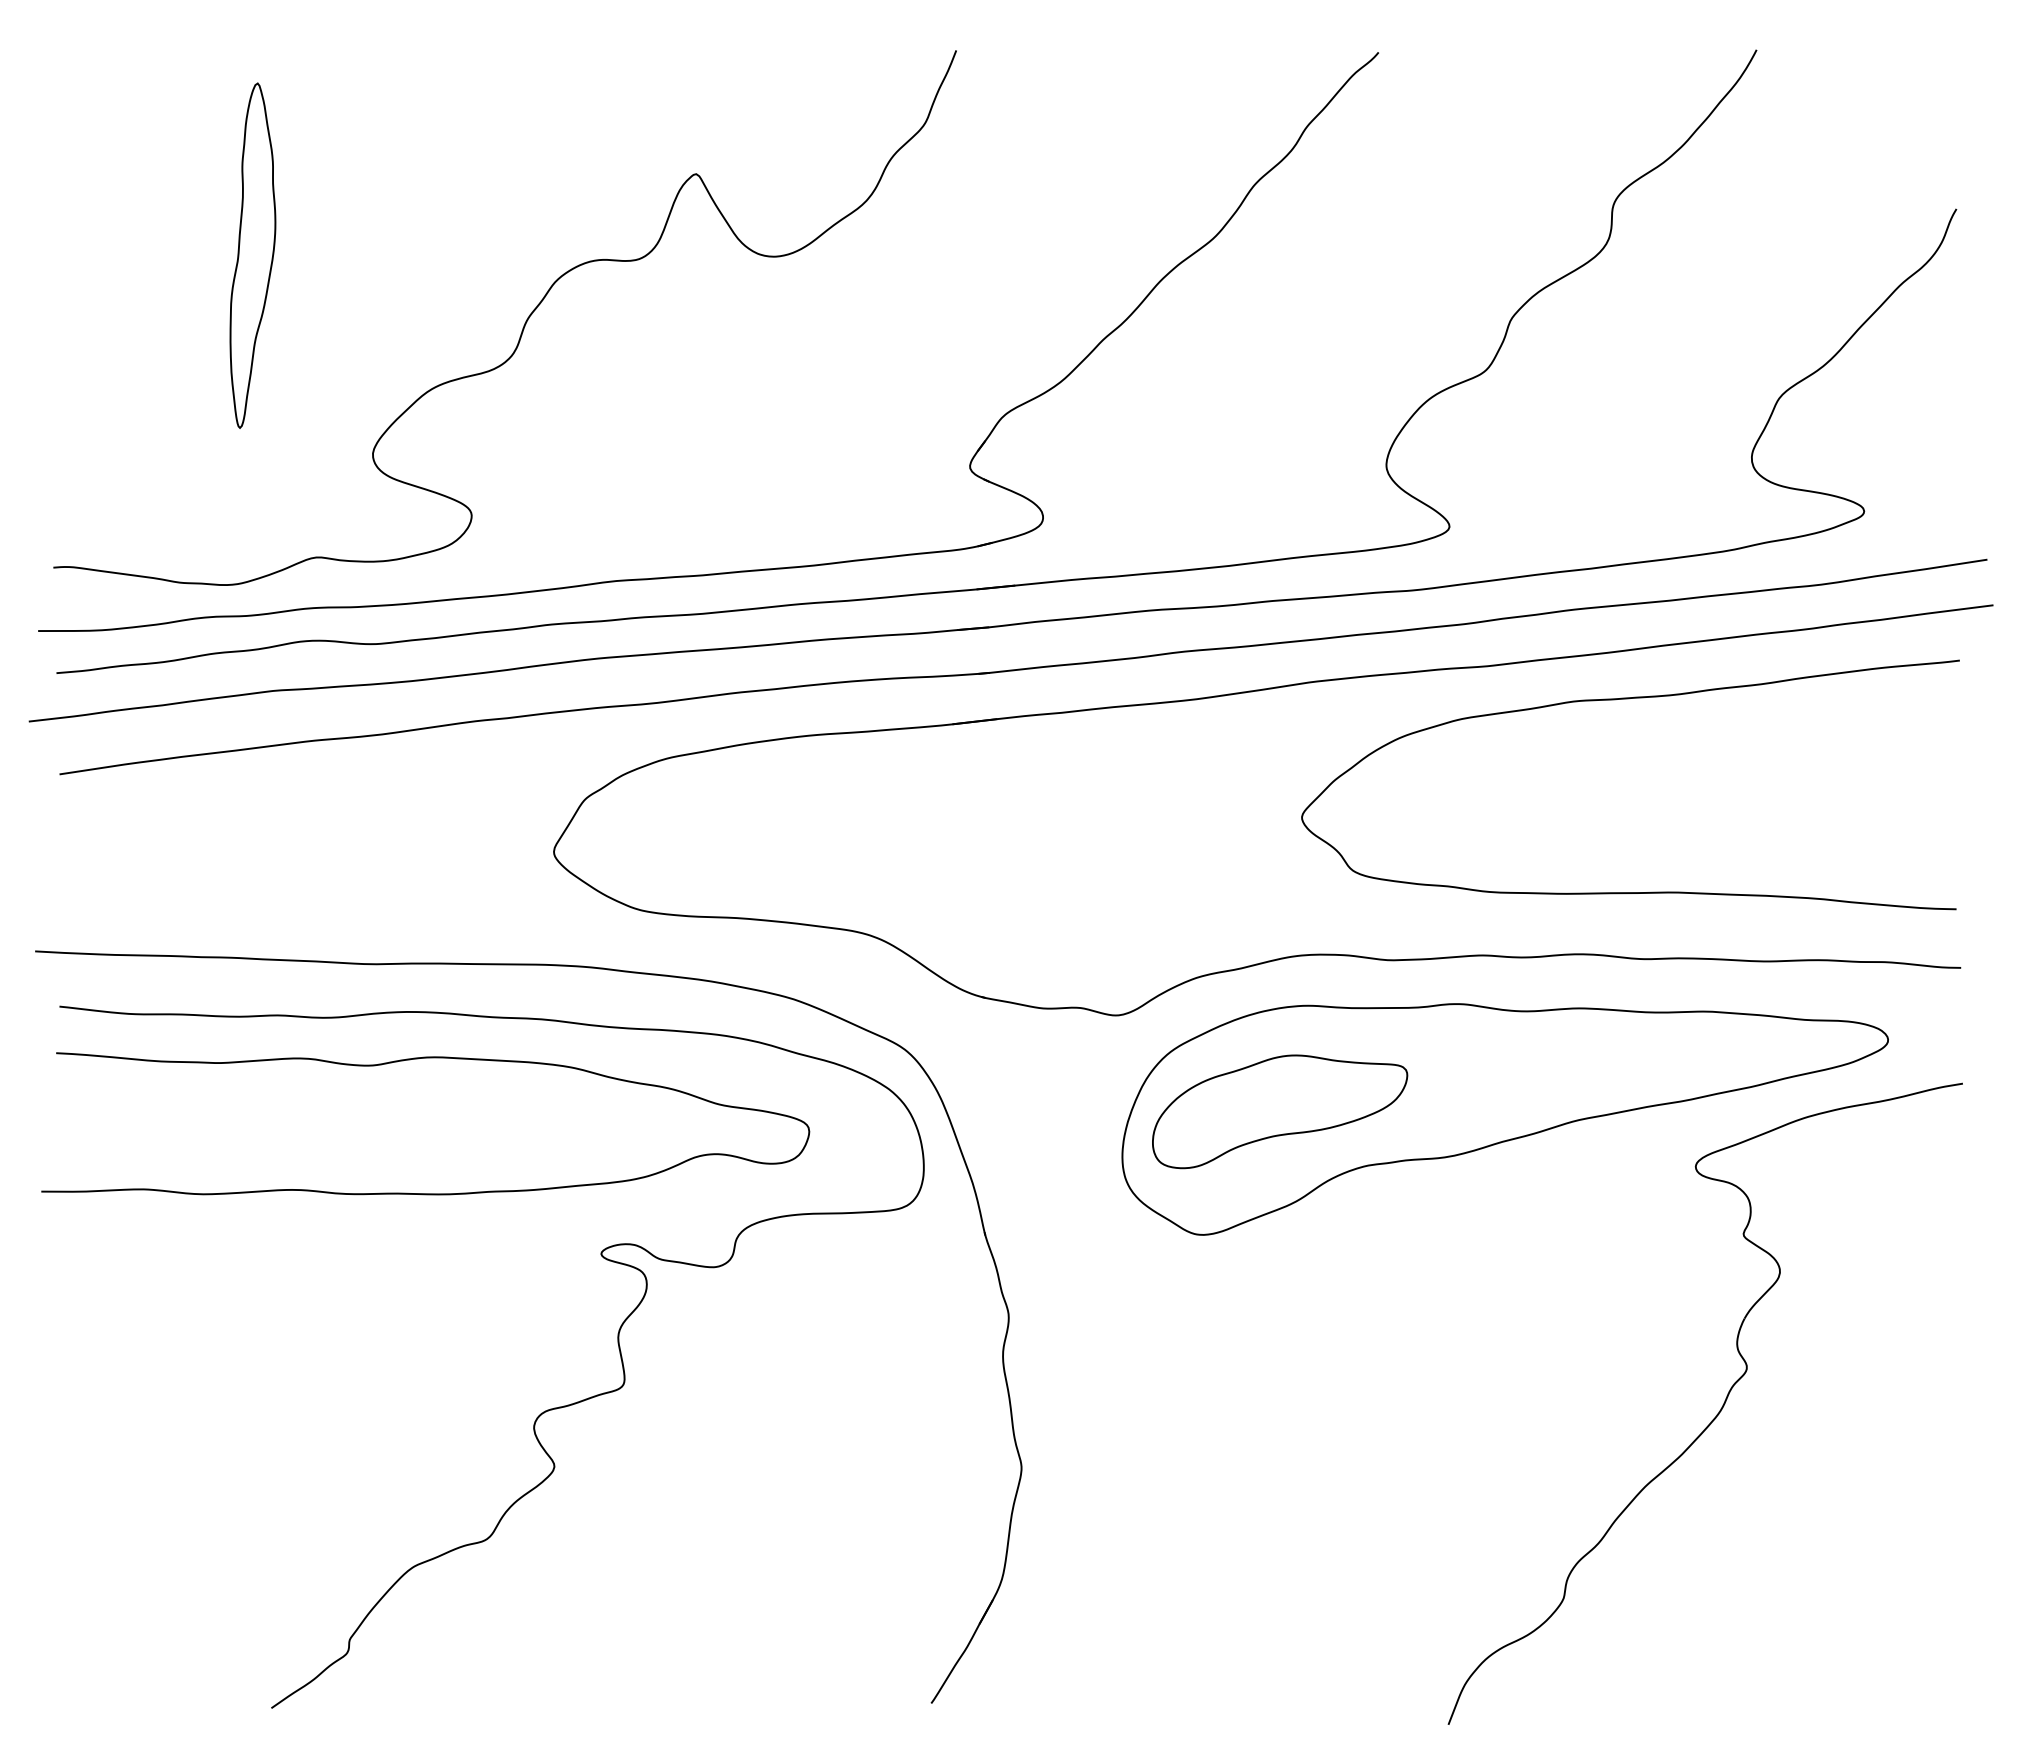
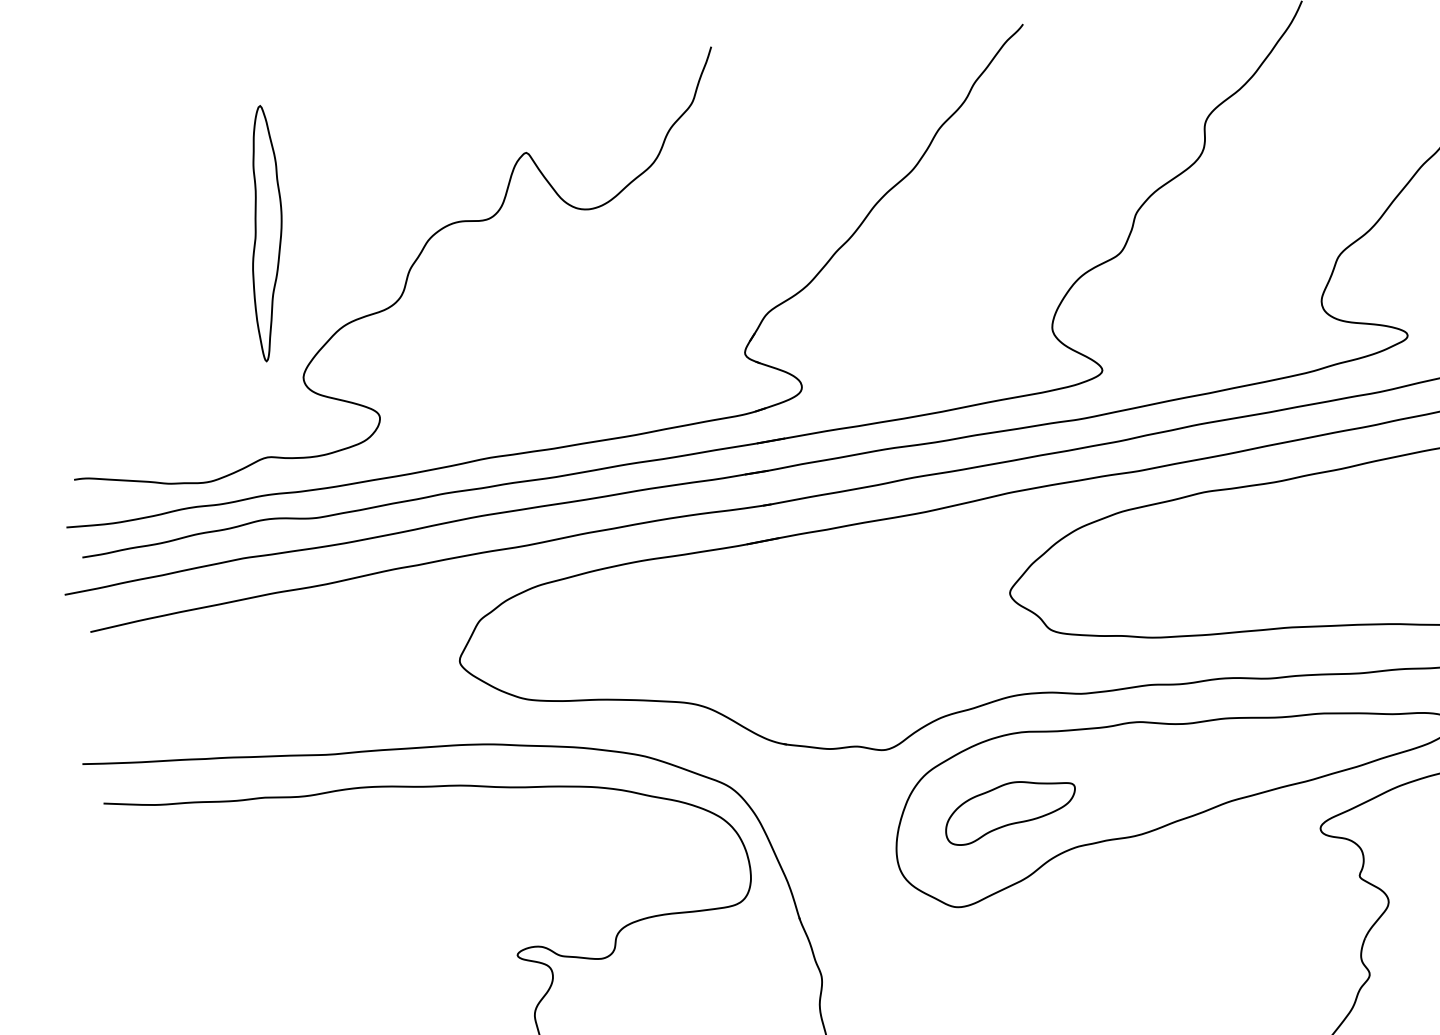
part: (252, 255) -> (266, 233), moved
curve: (418, 1059) -> (371, 822), removed
part: (1280, 1111) -> (1010, 811), size x0.7

